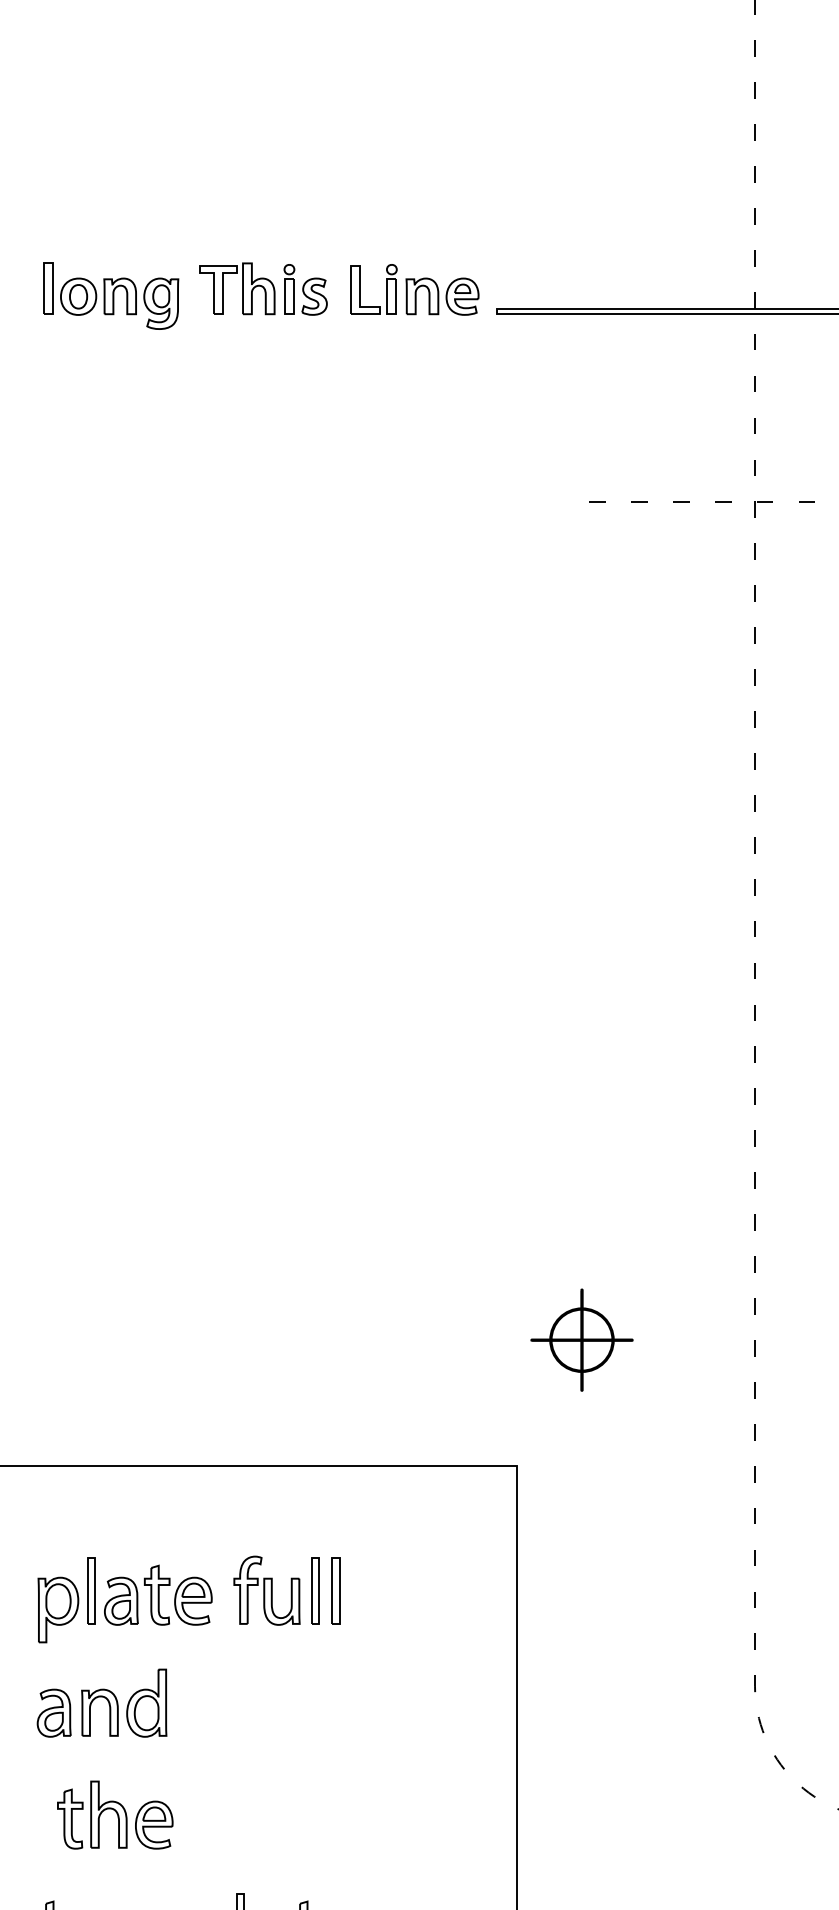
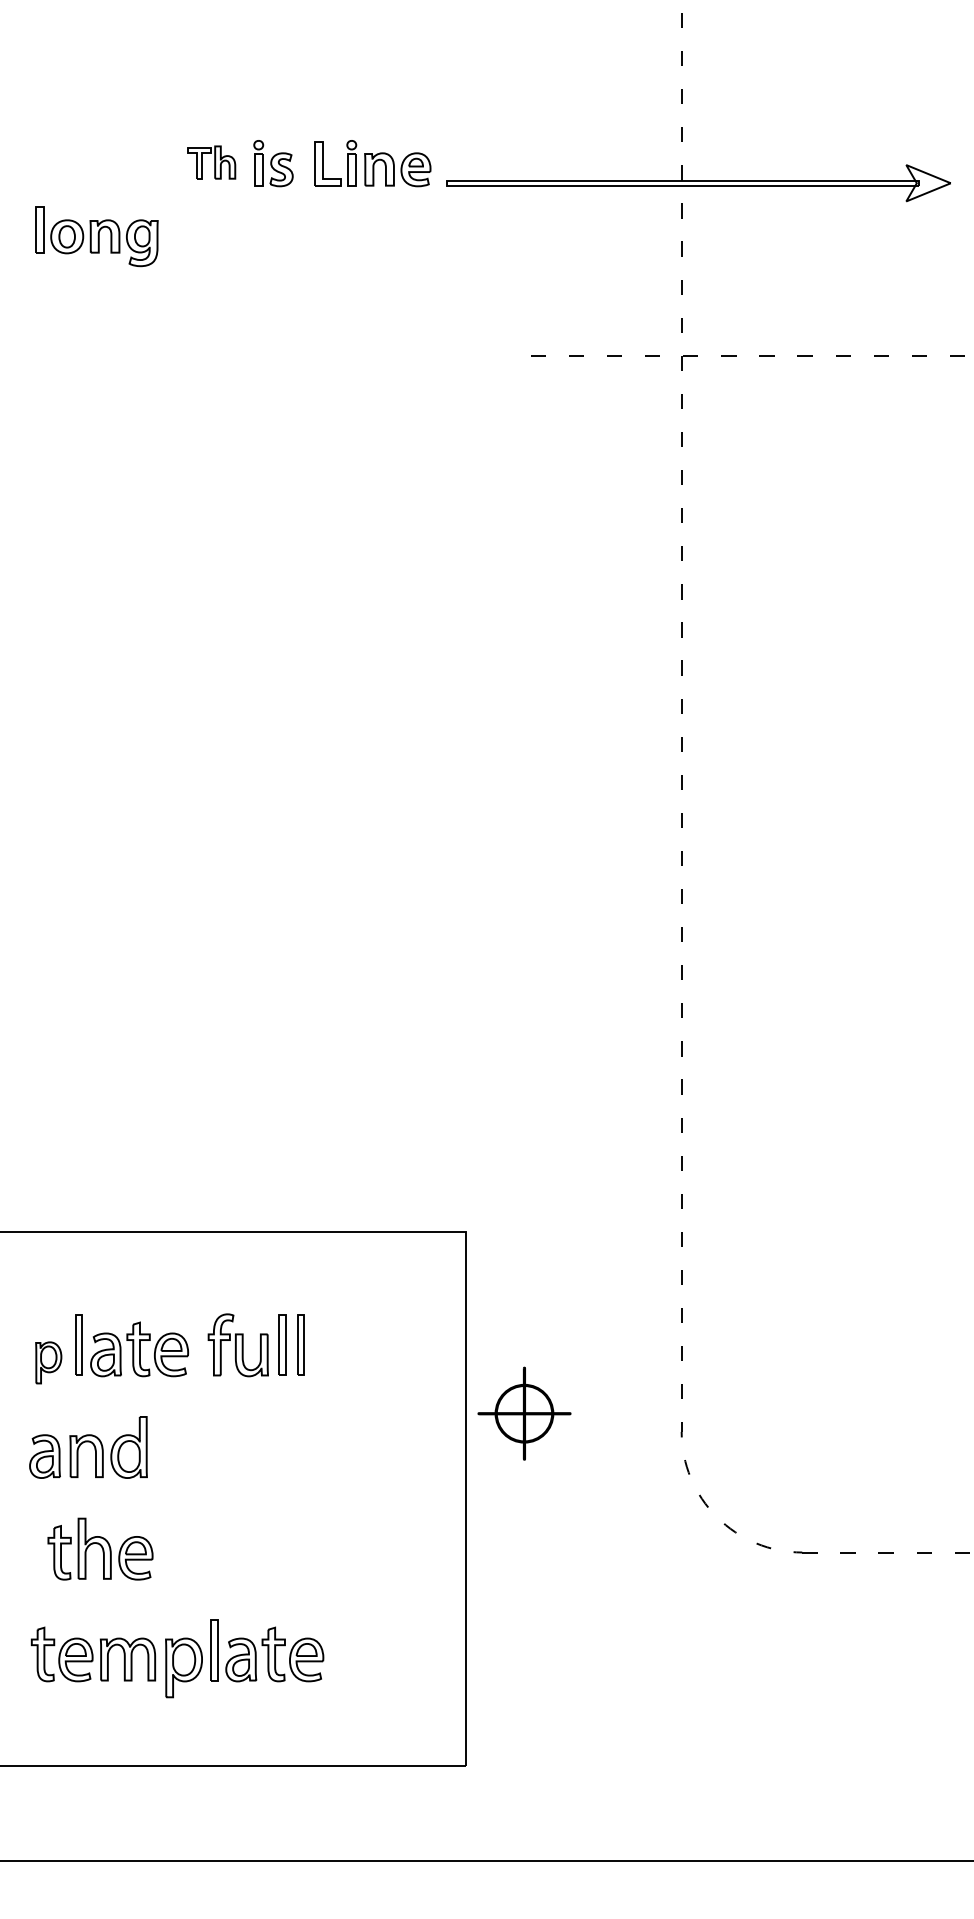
part: (237, 288) -> (211, 162), size x0.7
part: (110, 296) -> (96, 236), moved
part: (582, 1339) -> (524, 1413), moved
part: (58, 1609) -> (48, 1362), size x0.7

